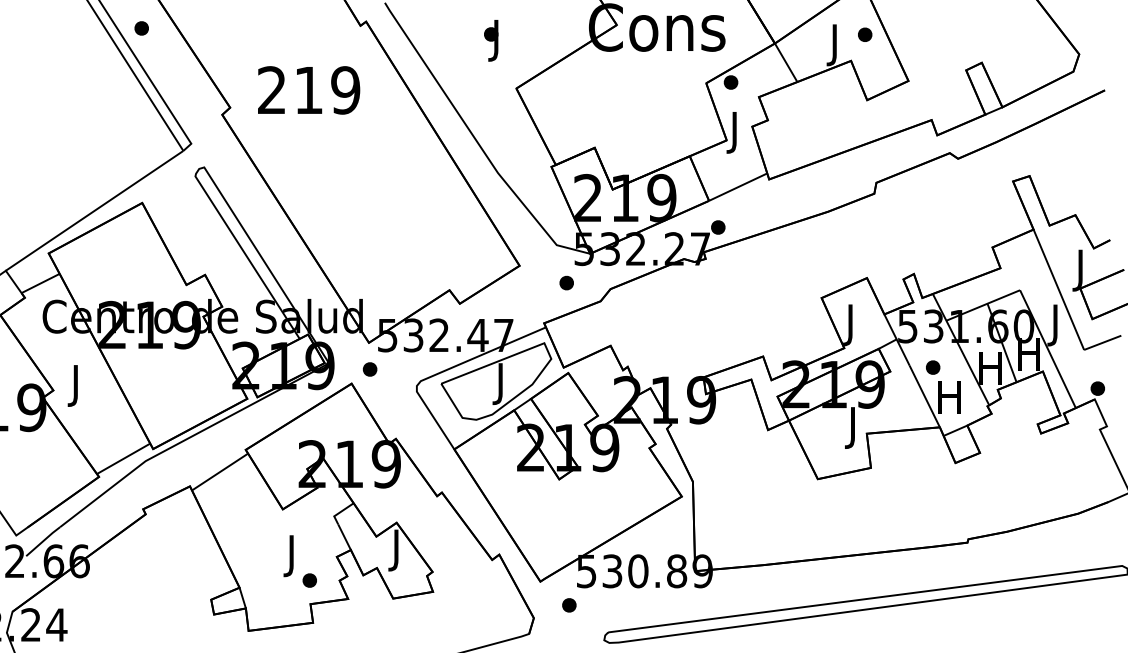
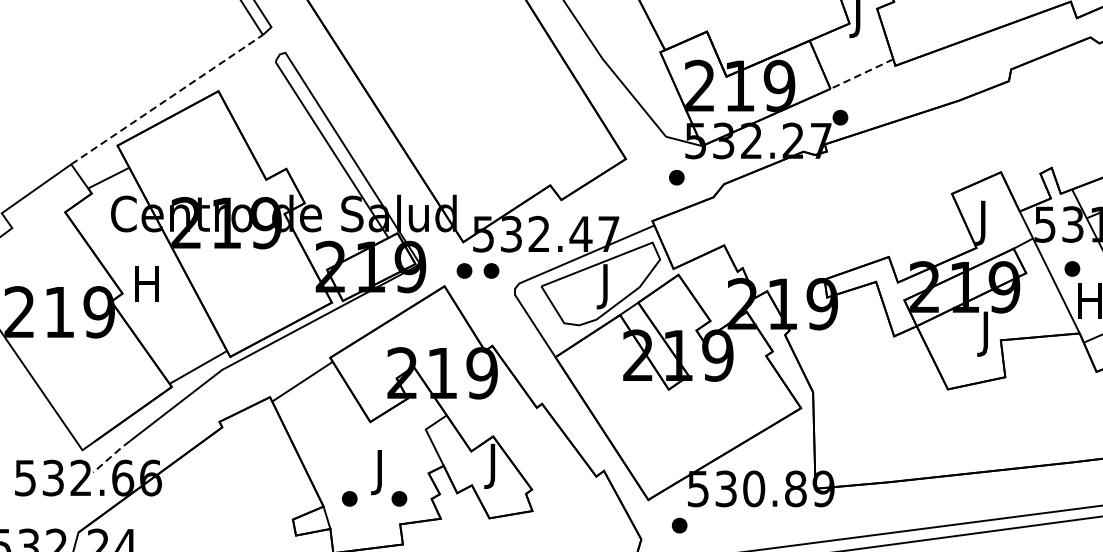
line: (737, 187) -> (861, 74), solid -> dashed
line: (95, 210) -> (168, 99), solid -> dashed
part: (395, 369) -> (491, 270), added
text: (75, 385) -> (146, 288), J -> H
line: (43, 541) -> (111, 456), solid -> dashed
part: (263, 580) -> (349, 498), added

